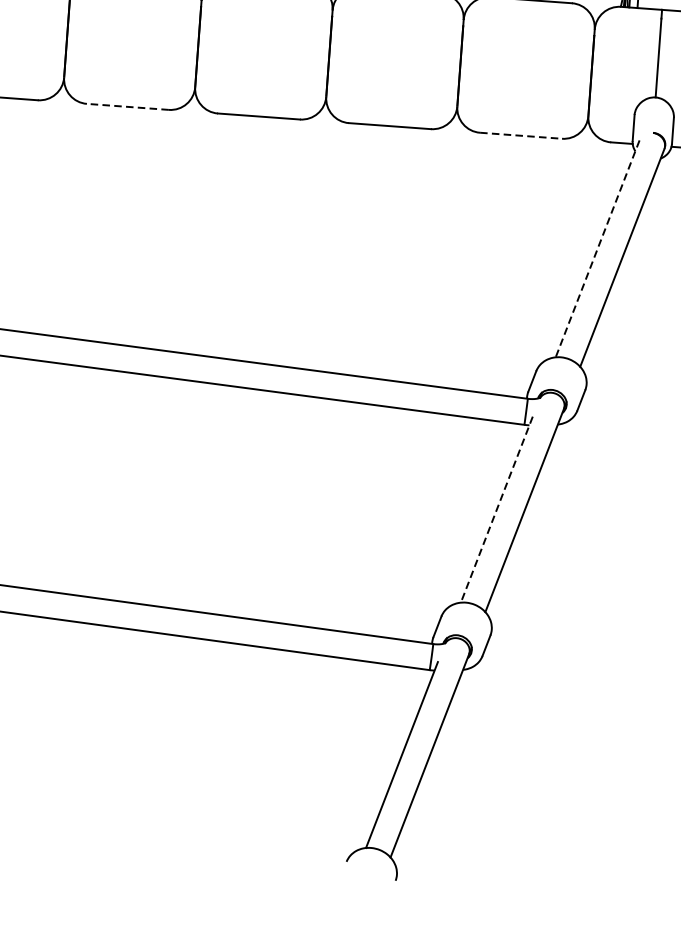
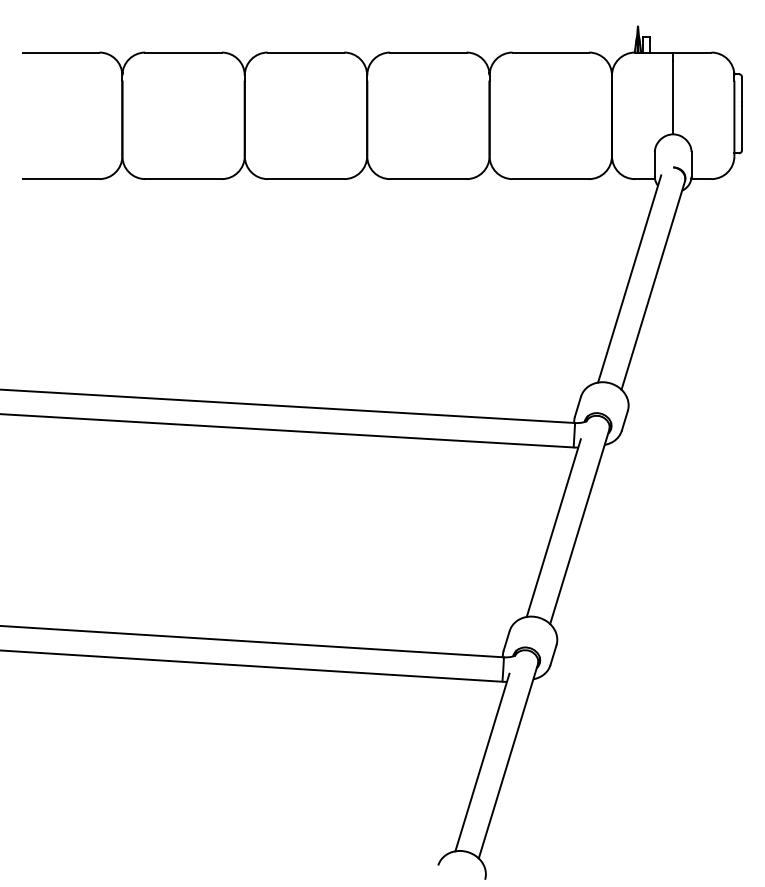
line: (127, 107) -> (183, 179), dashed -> solid
line: (521, 136) -> (551, 179), dashed -> solid
line: (597, 249) -> (629, 279), dashed -> solid
line: (496, 510) -> (553, 528), dashed -> solid

